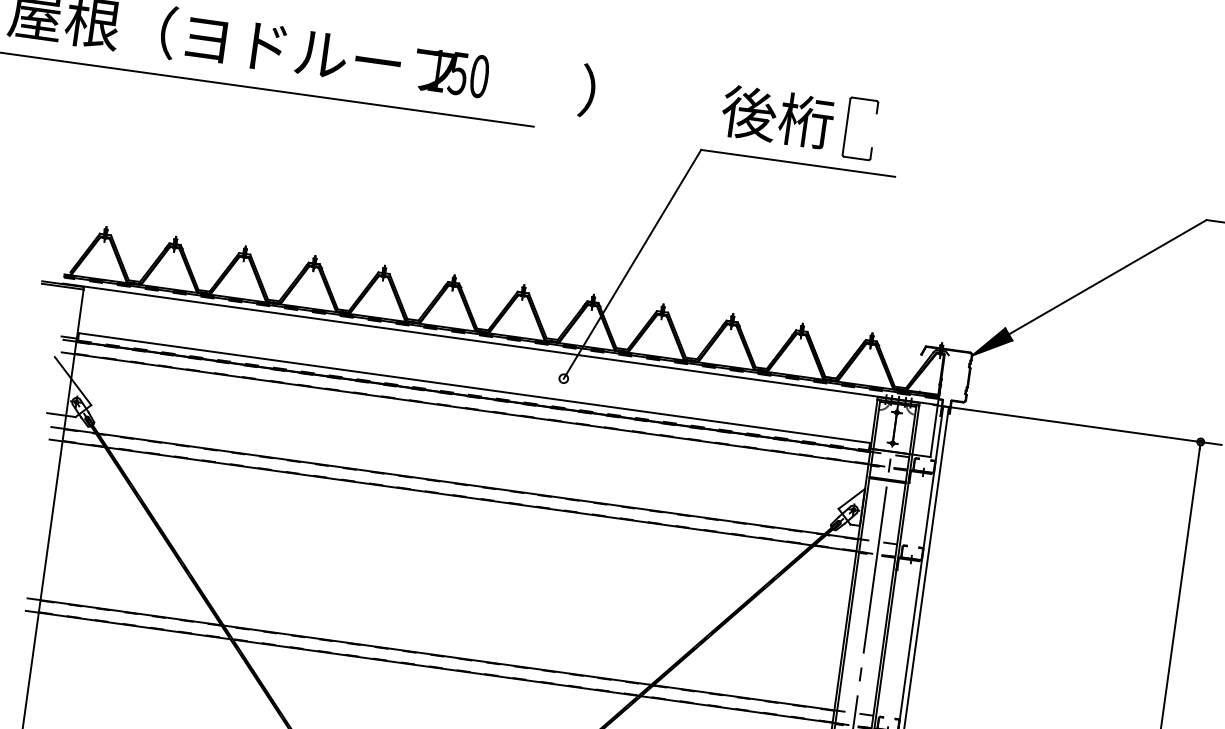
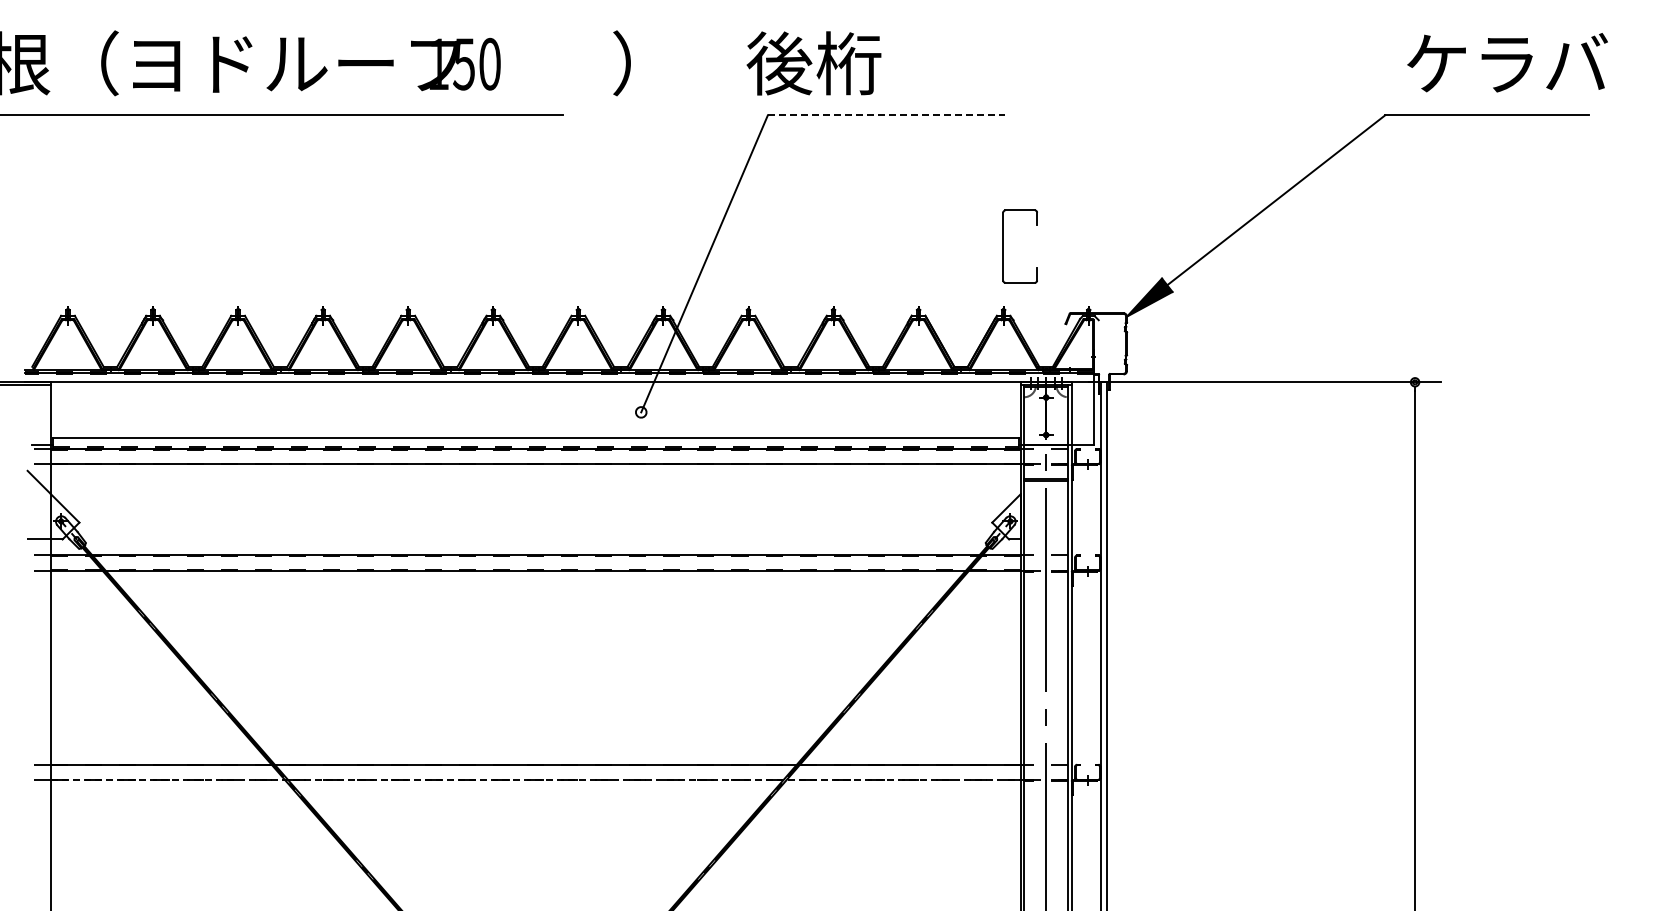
text: (777, 117) -> (813, 63), moved
part: (846, 126) -> (1003, 246), moved
line: (798, 163) -> (886, 115), solid -> dashed
line: (435, 668) -> (535, 780), solid -> dashed

